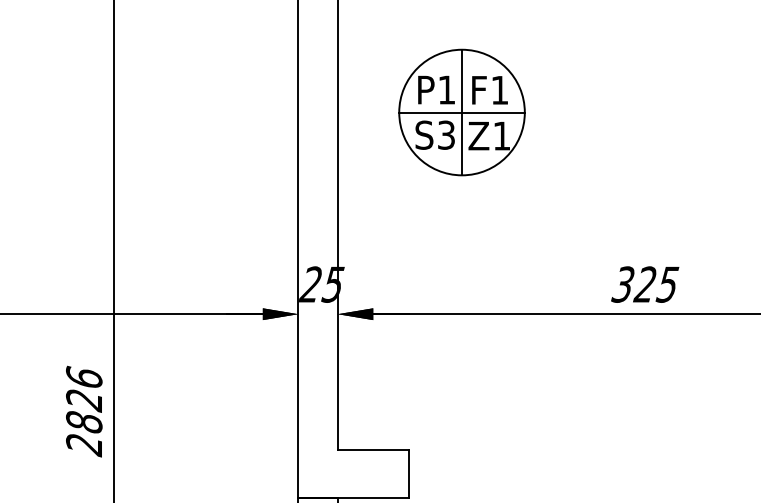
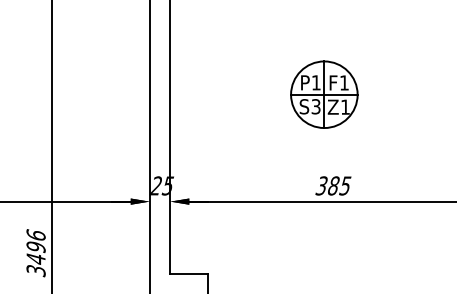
part: (462, 112) -> (324, 94), moved
text: (645, 283) -> (333, 185), 325 -> 385
text: (83, 423) -> (35, 259), 2826 -> 3496

